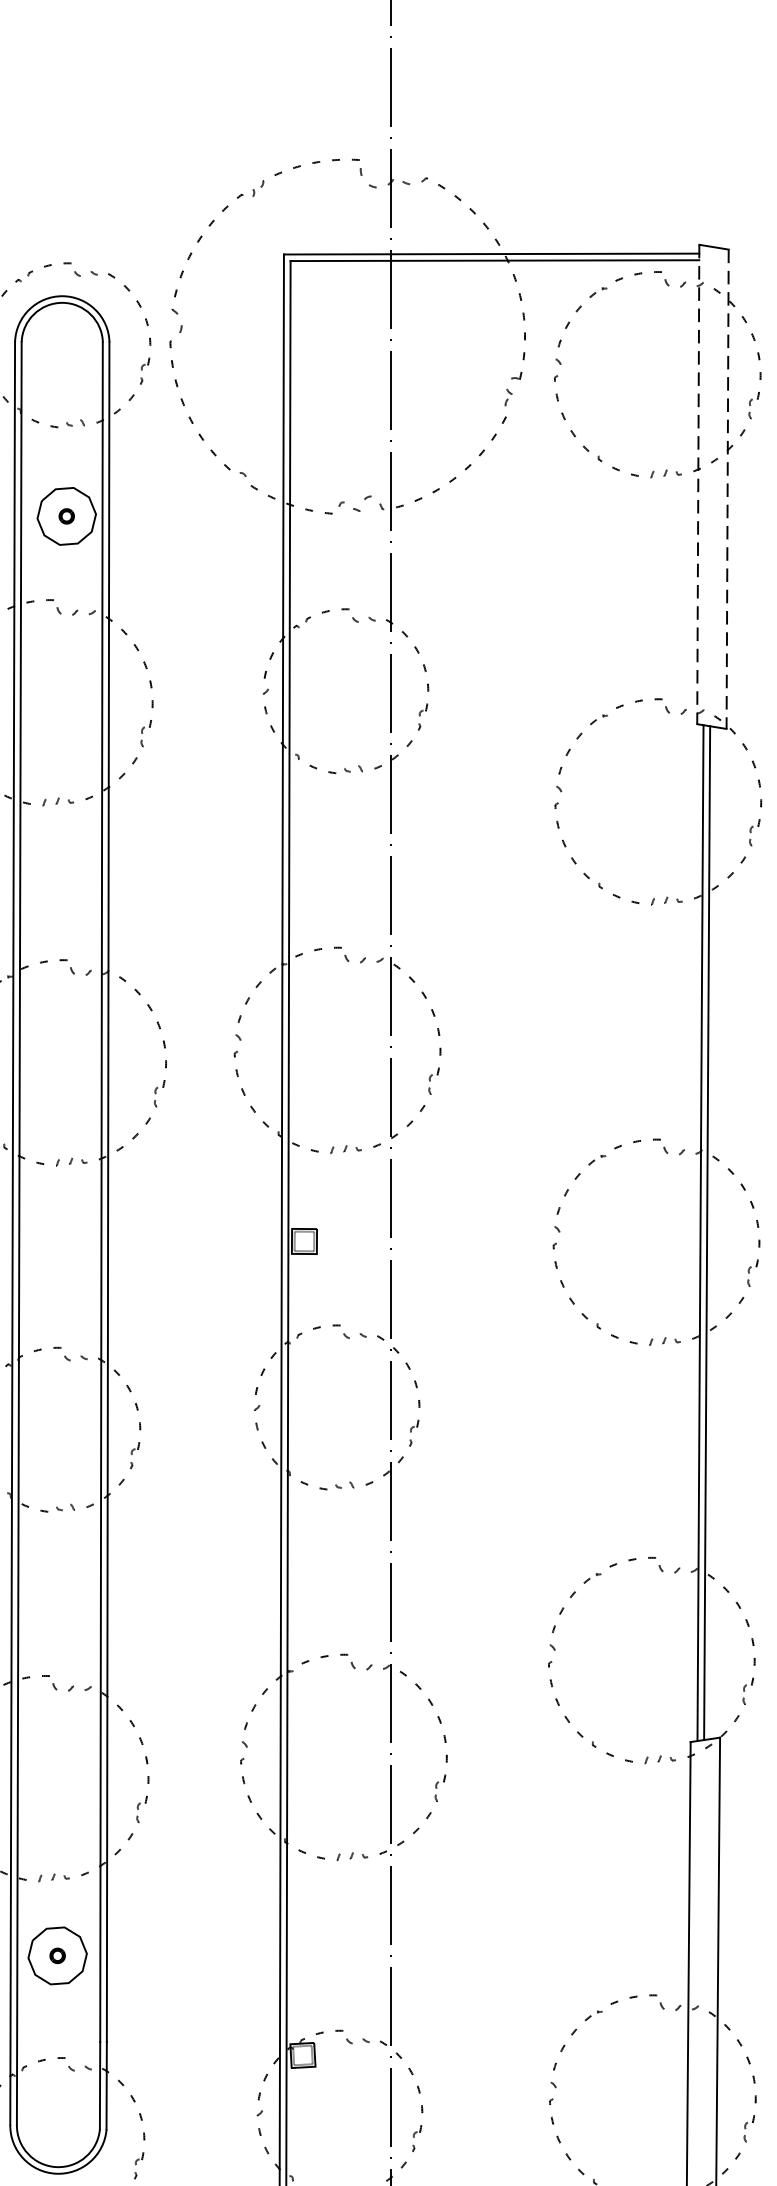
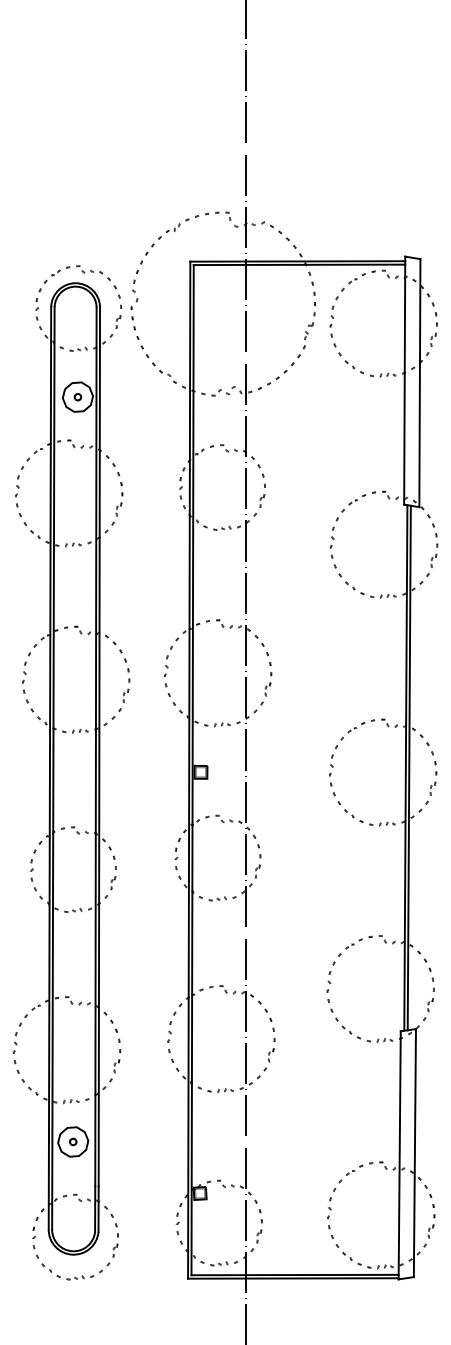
line: (697, 486) -> (404, 381), dashed -> solid
line: (726, 489) -> (419, 383), dashed -> solid

